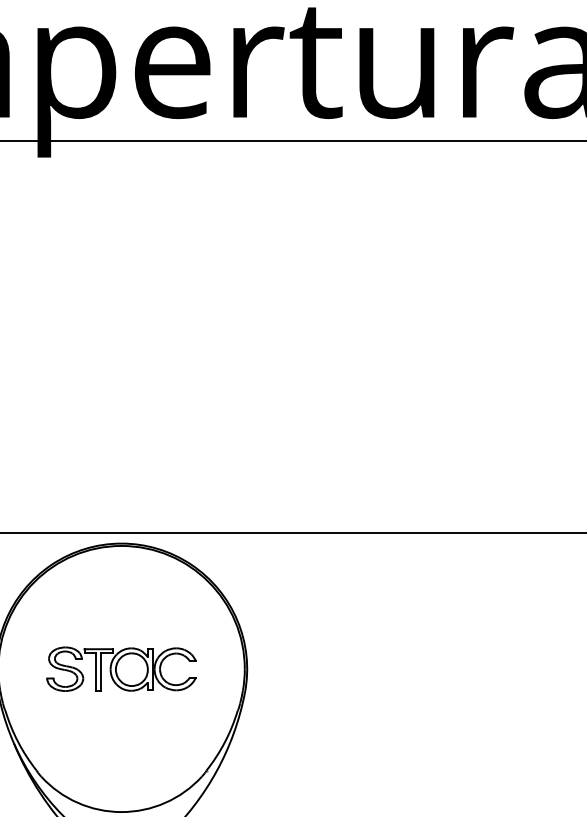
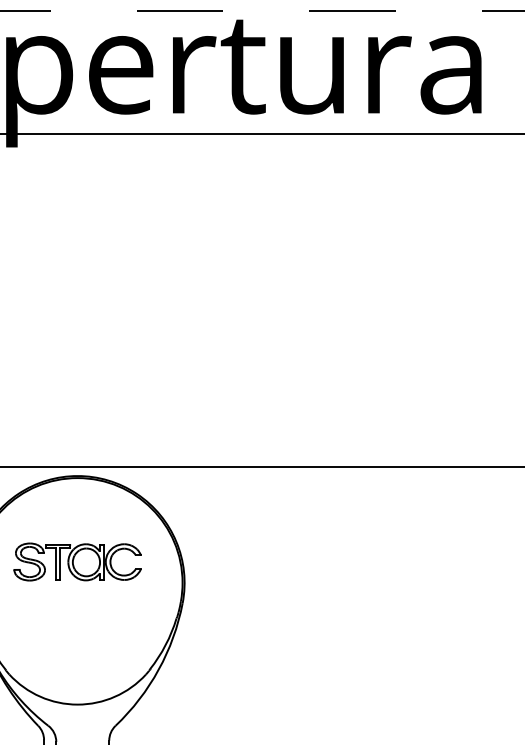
part: (121, 668) -> (77, 561), moved

